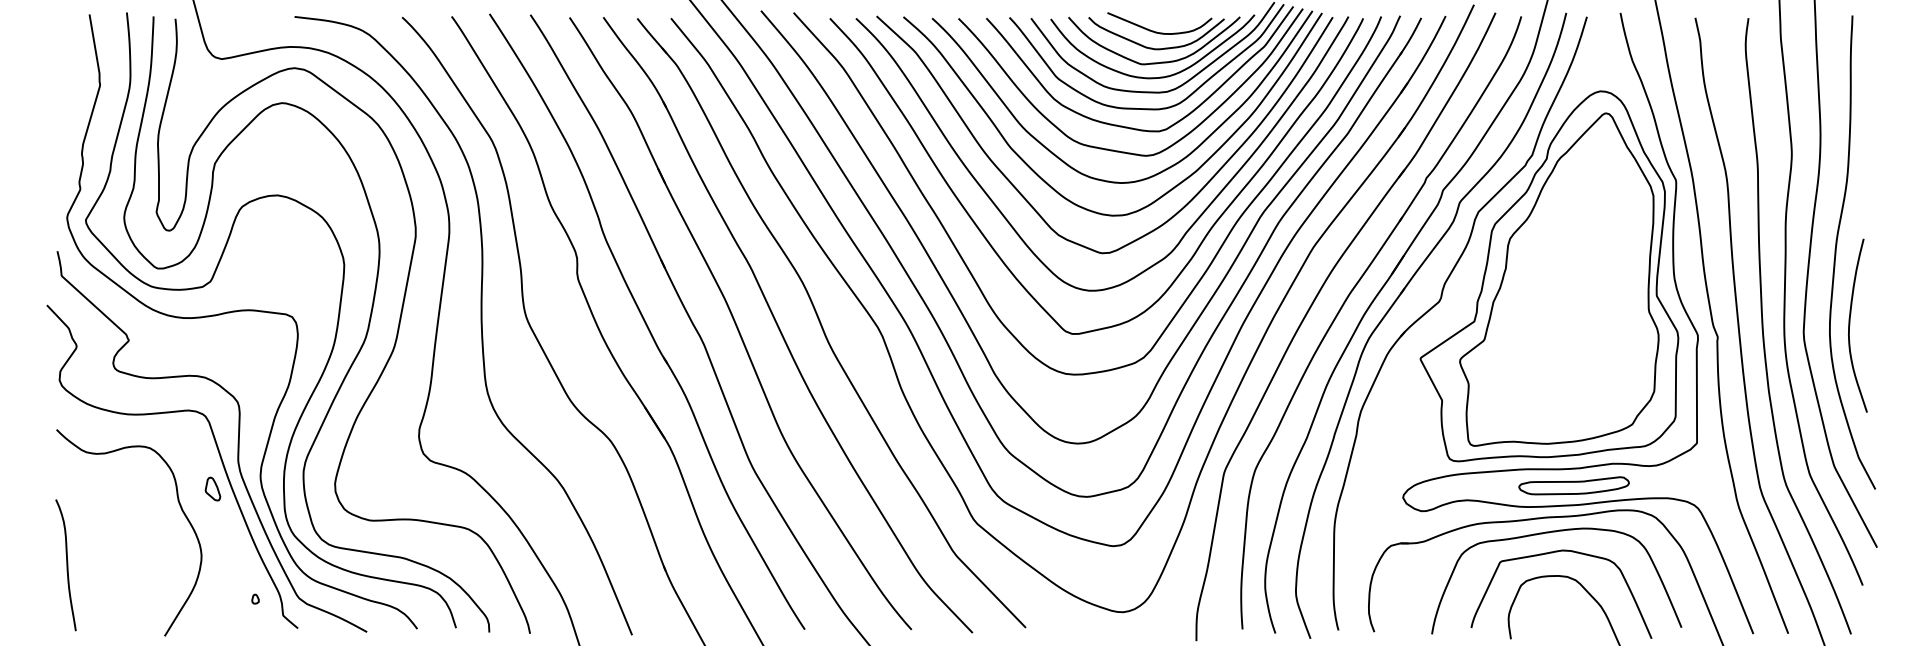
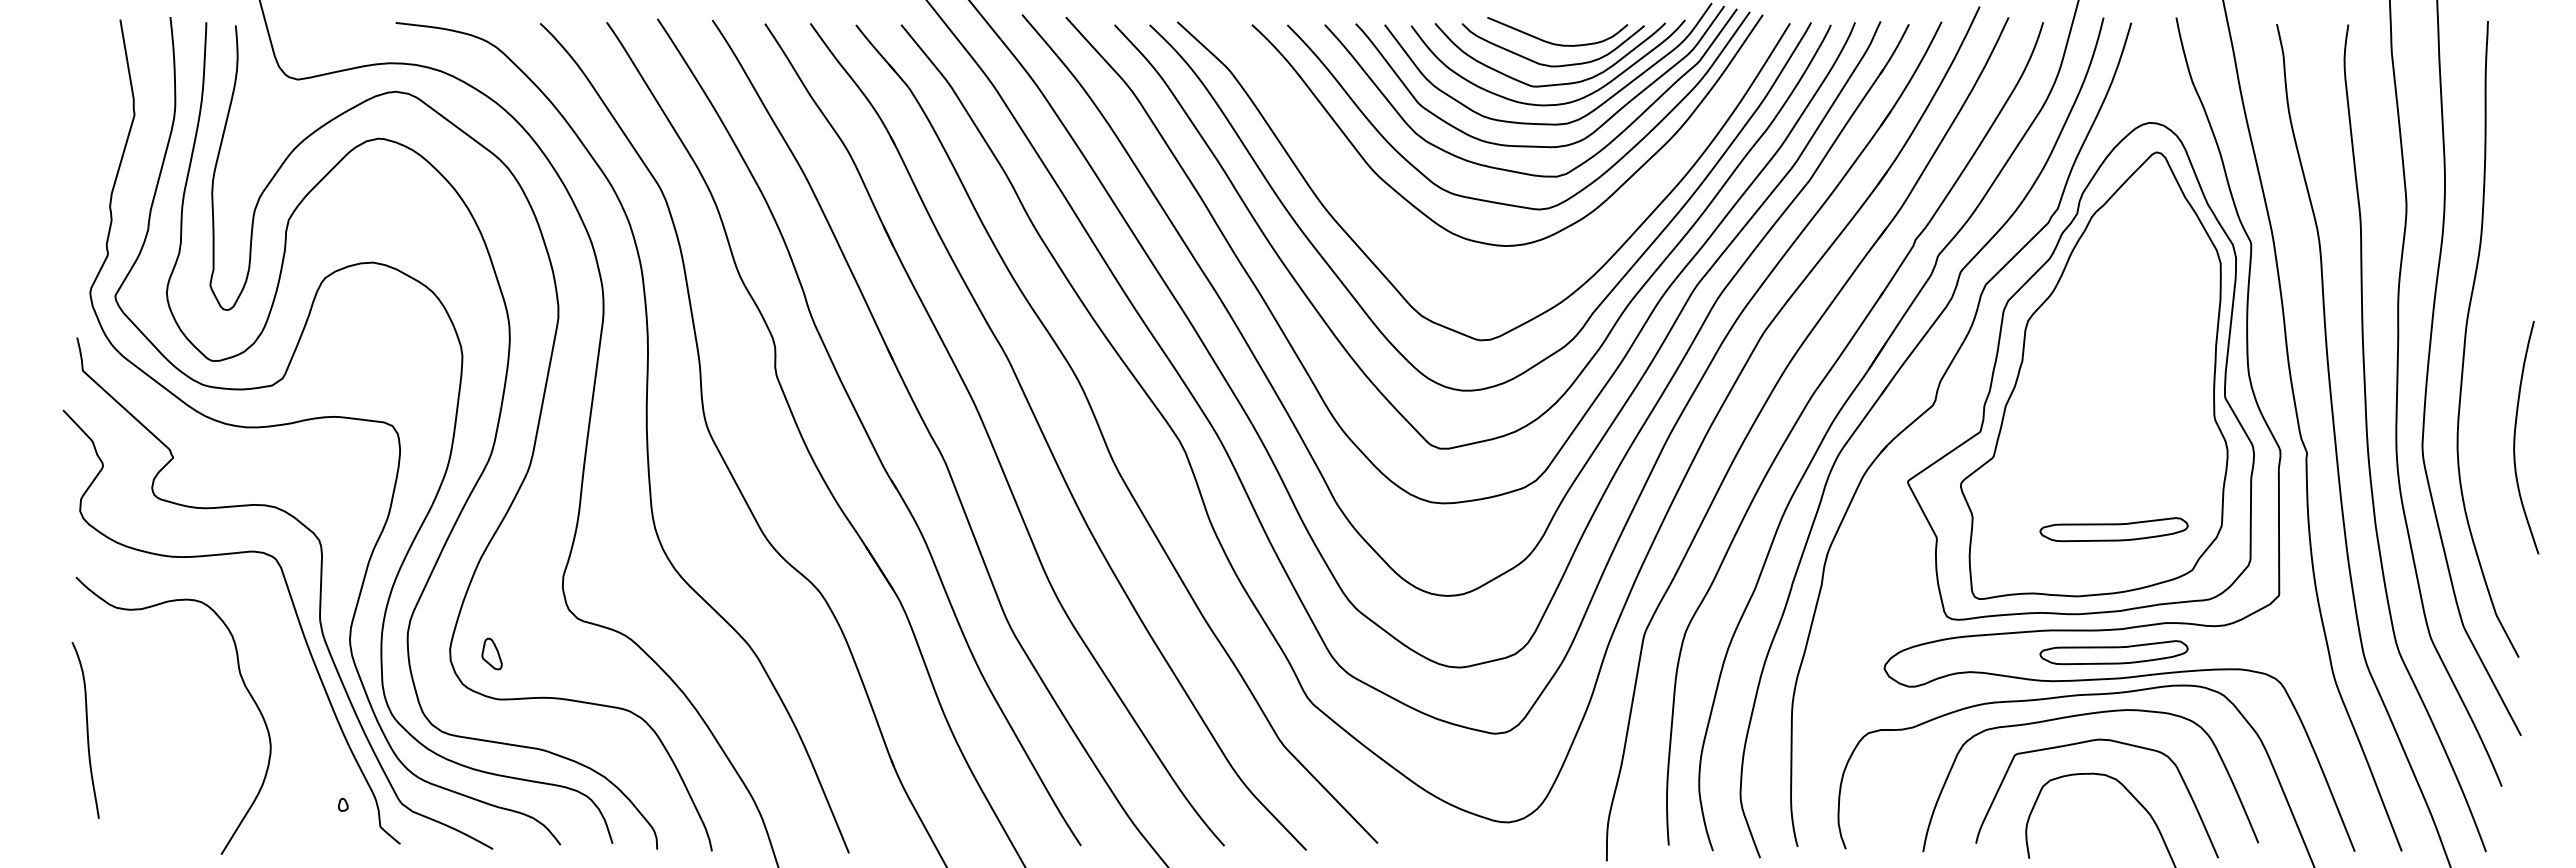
curve: (1051, 186) -> (1412, 250), removed
curve: (1849, 325) -> (2515, 437), moved
part: (1573, 394) -> (2113, 529), added
part: (212, 488) -> (491, 653), moved
curve: (66, 565) -> (86, 730), moved

